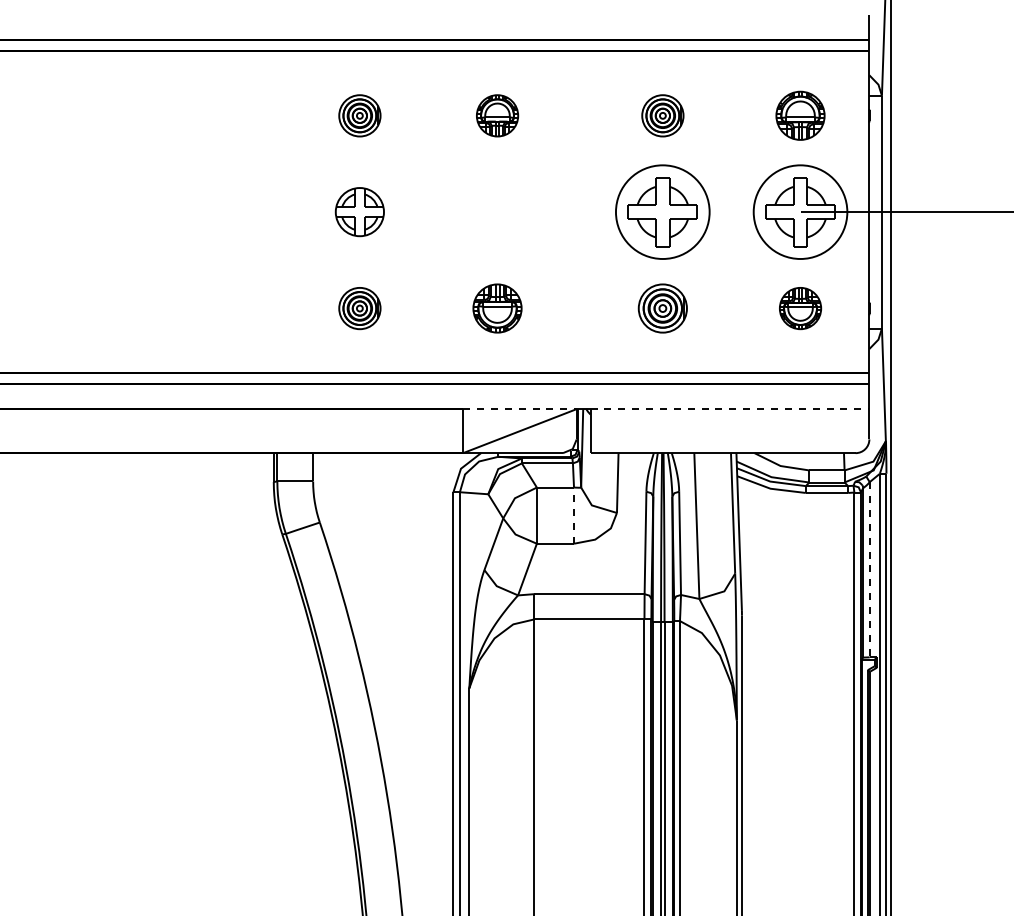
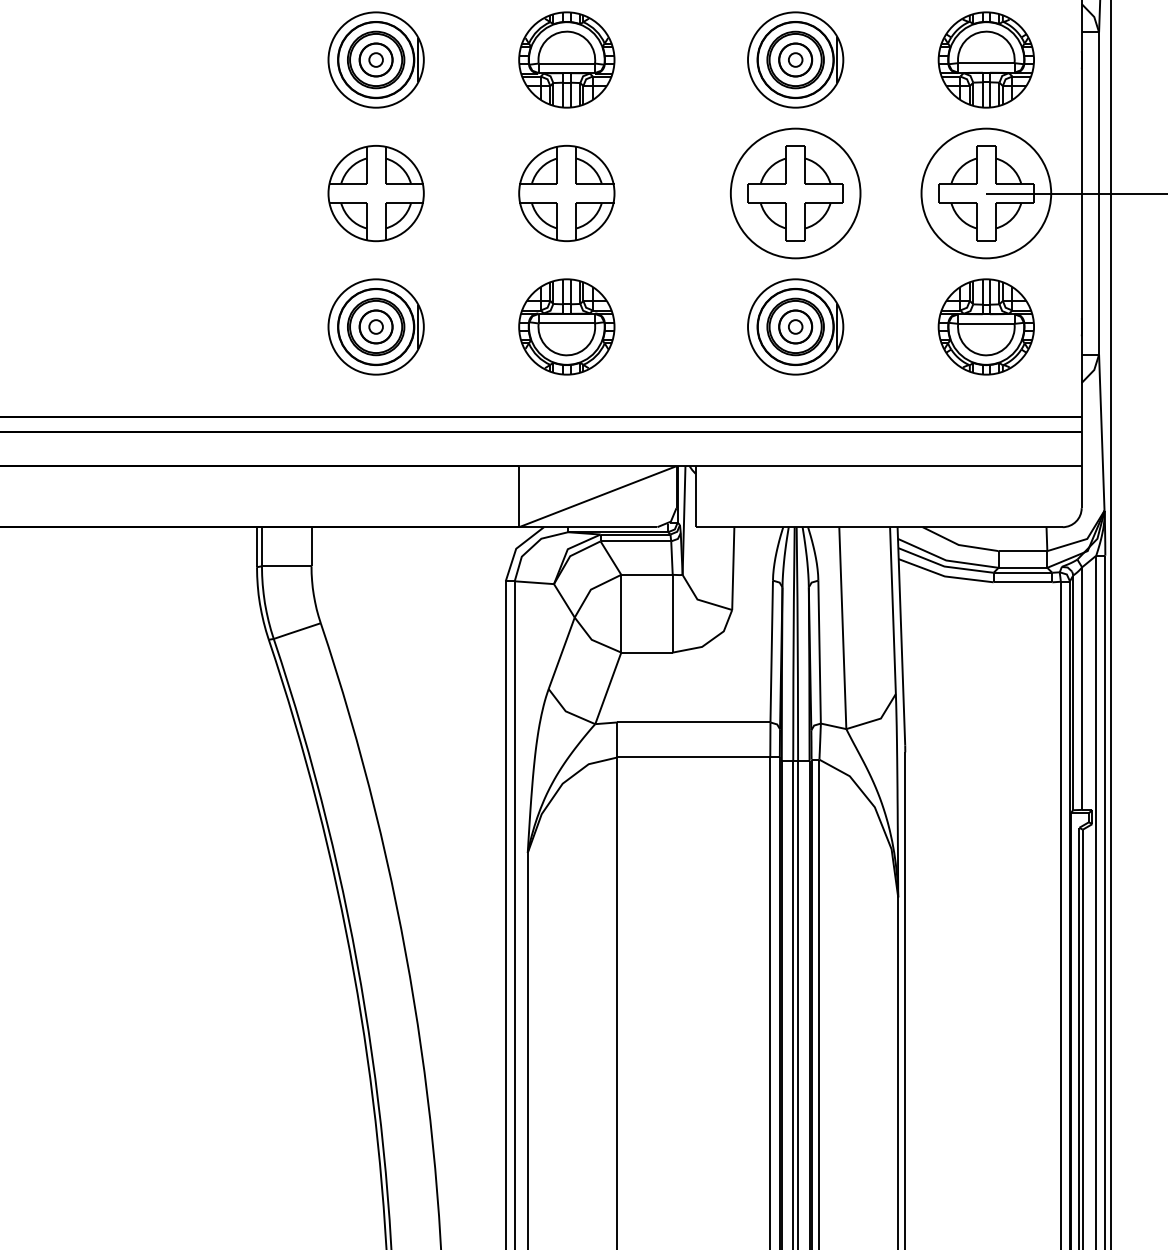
part: (359, 115) -> (375, 59), size x1.67
part: (497, 115) -> (566, 59), size x1.67
part: (662, 115) -> (795, 59), size x1.67
part: (800, 115) -> (986, 59), size x1.43
part: (359, 211) -> (375, 192), size x1.43
part: (497, 211) -> (566, 192), added
part: (359, 308) -> (375, 326), size x1.67
part: (497, 308) -> (566, 326), size x1.43
part: (662, 308) -> (795, 326), size x1.43
part: (800, 308) -> (986, 326), size x1.67
line: (519, 409) -> (597, 466), dashed -> solid
line: (730, 409) -> (889, 466), dashed -> solid
line: (574, 514) -> (673, 612), dashed -> solid
line: (869, 569) -> (1081, 688), dashed -> solid

